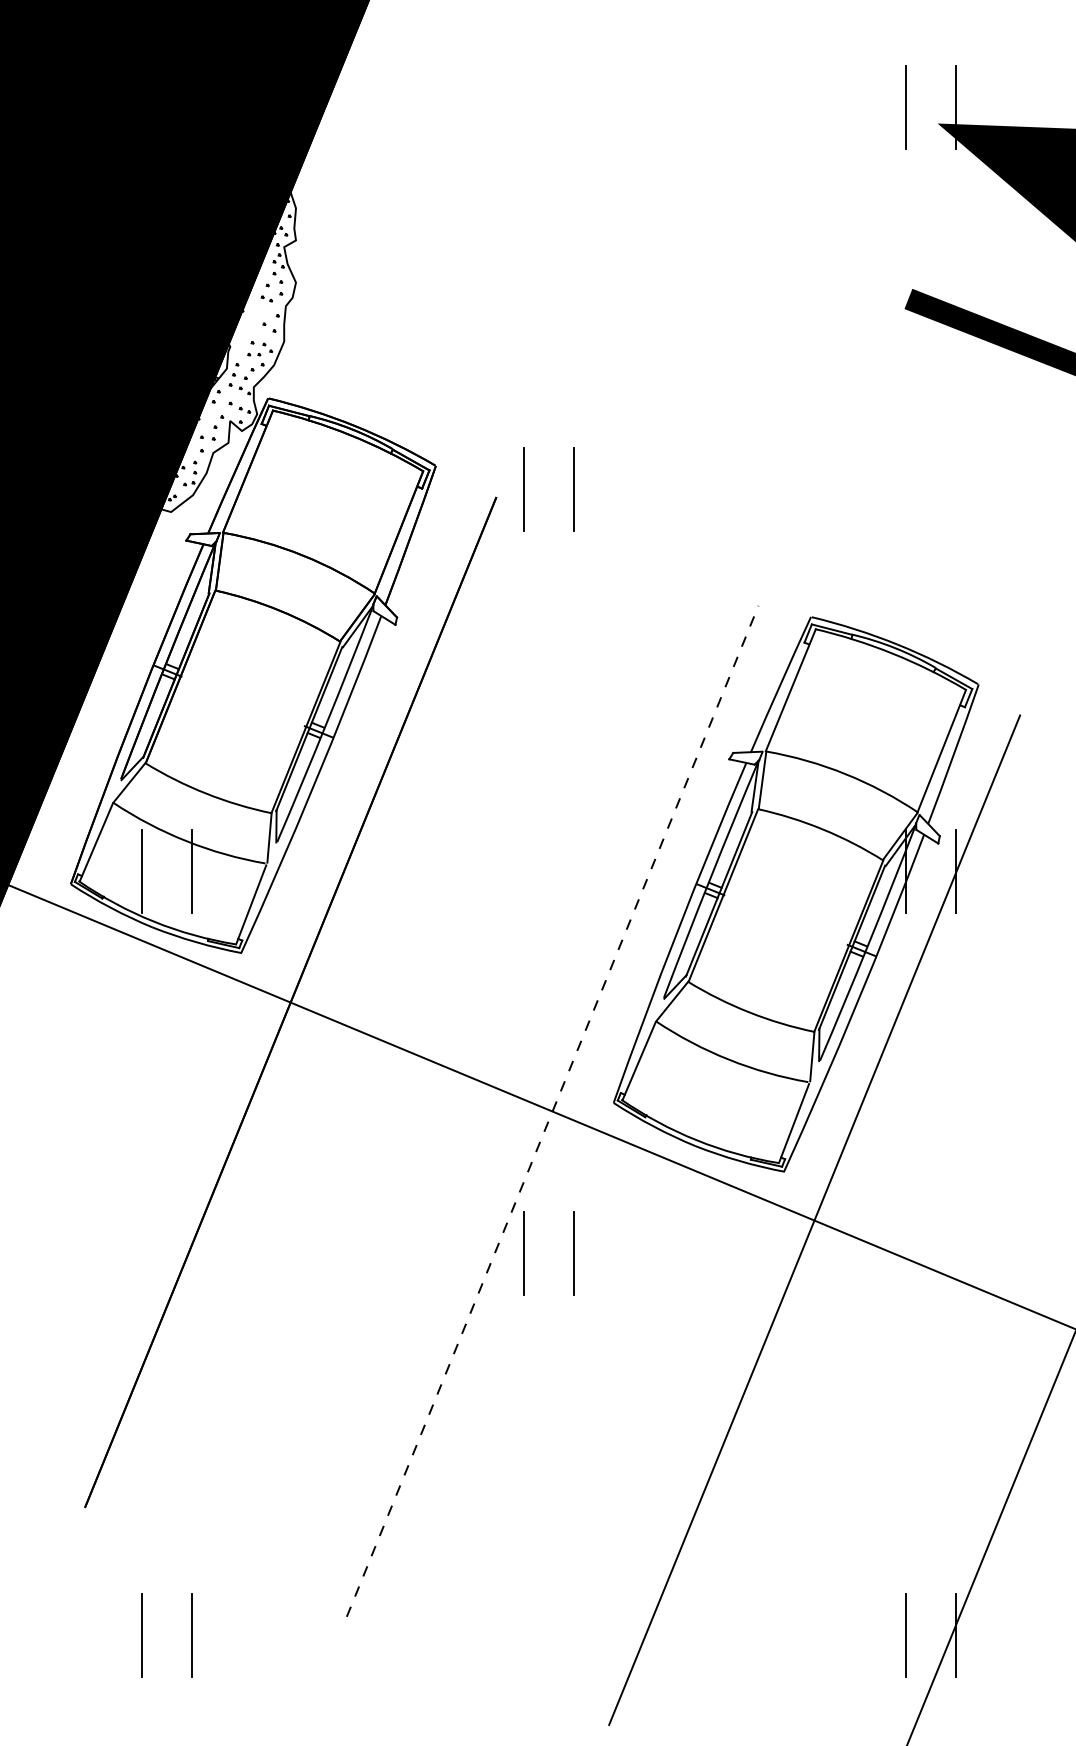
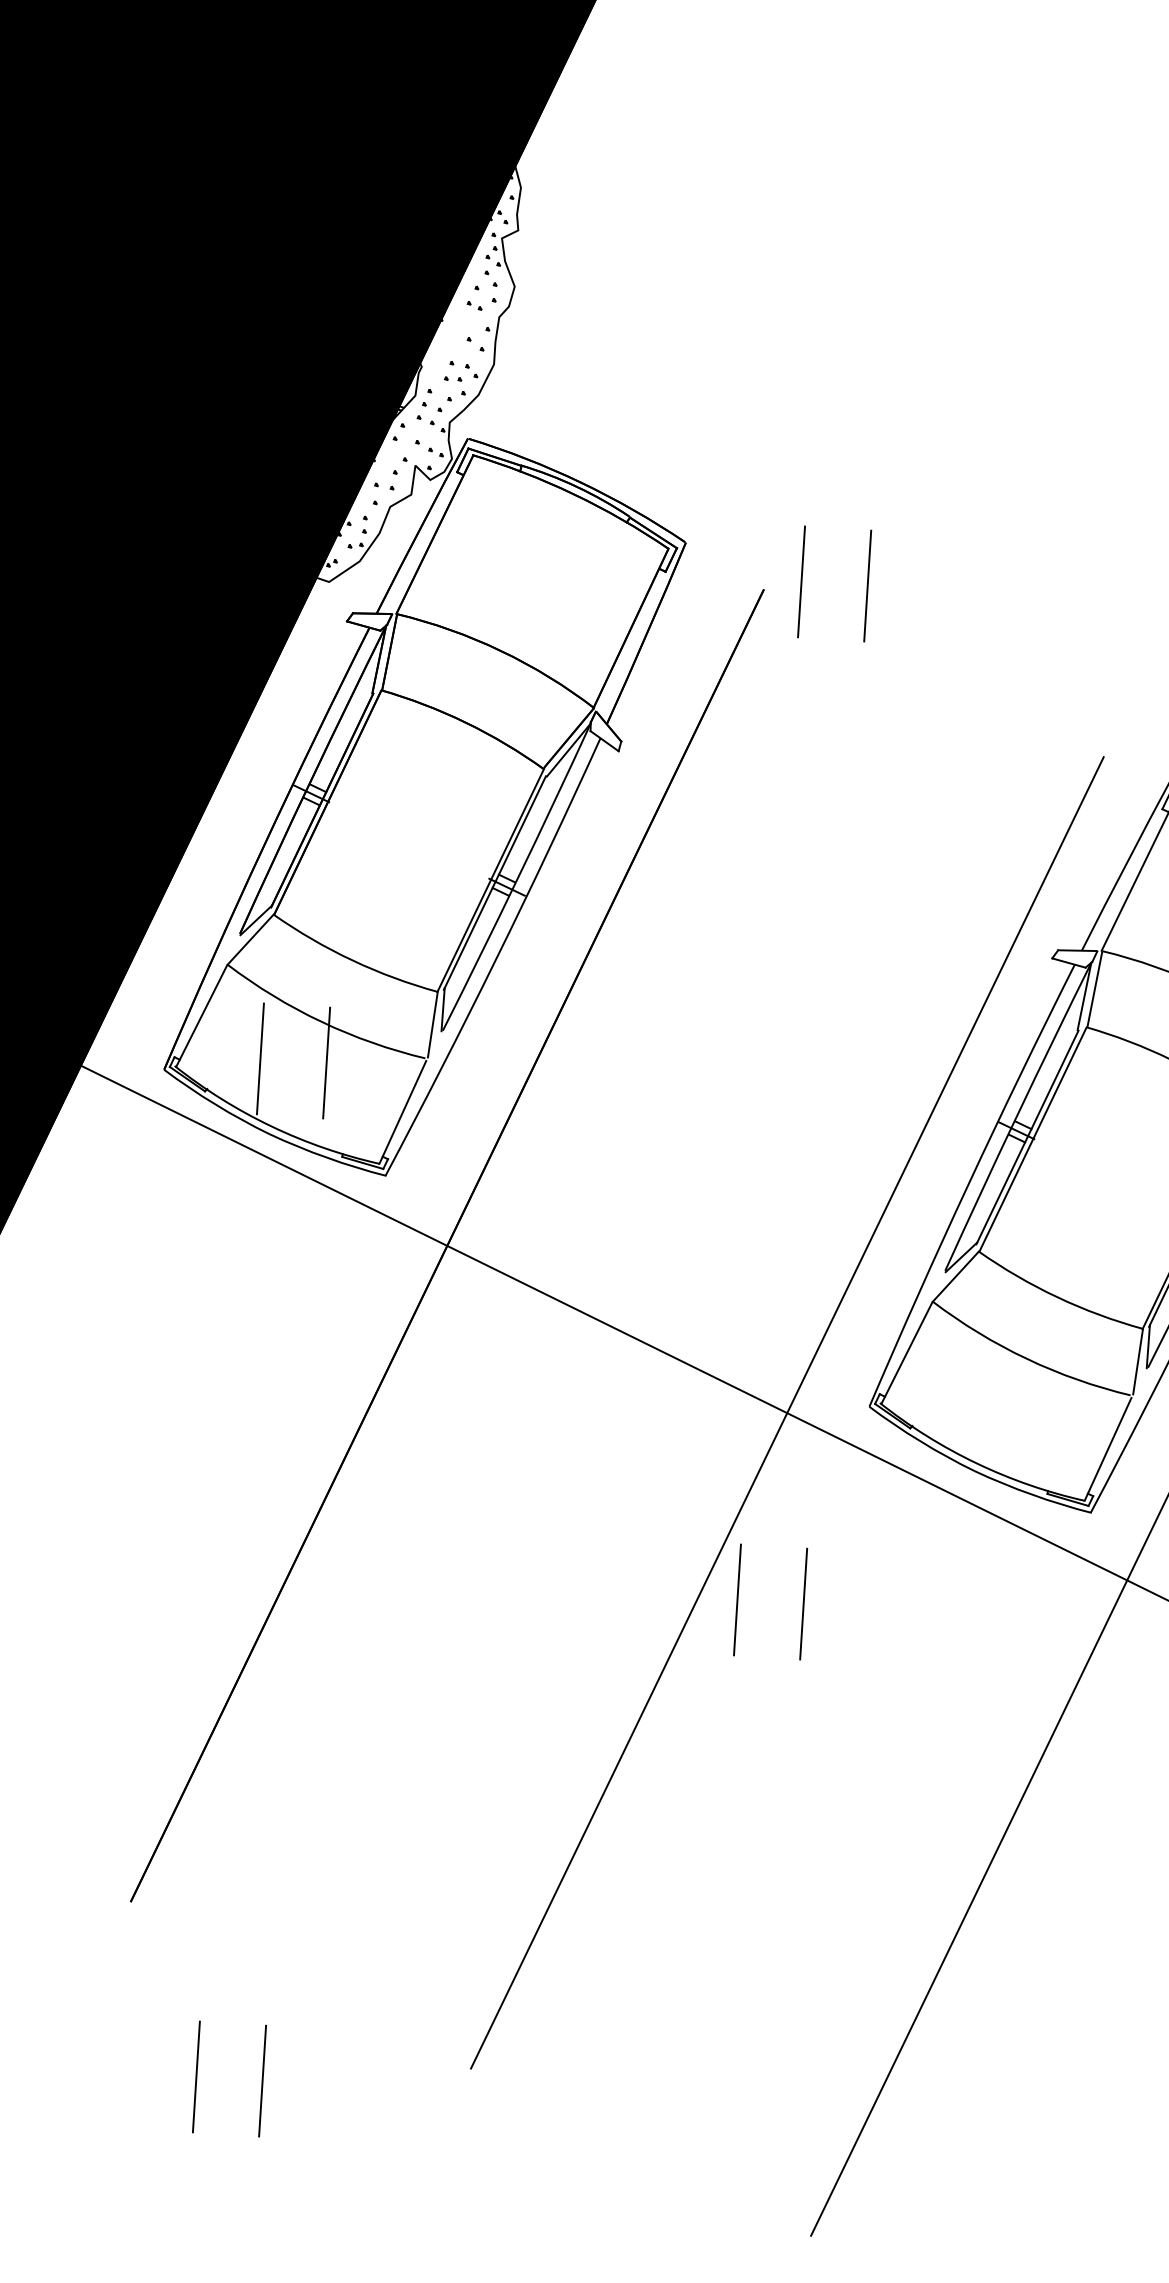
line: (552, 1111) -> (787, 1413), dashed -> solid

